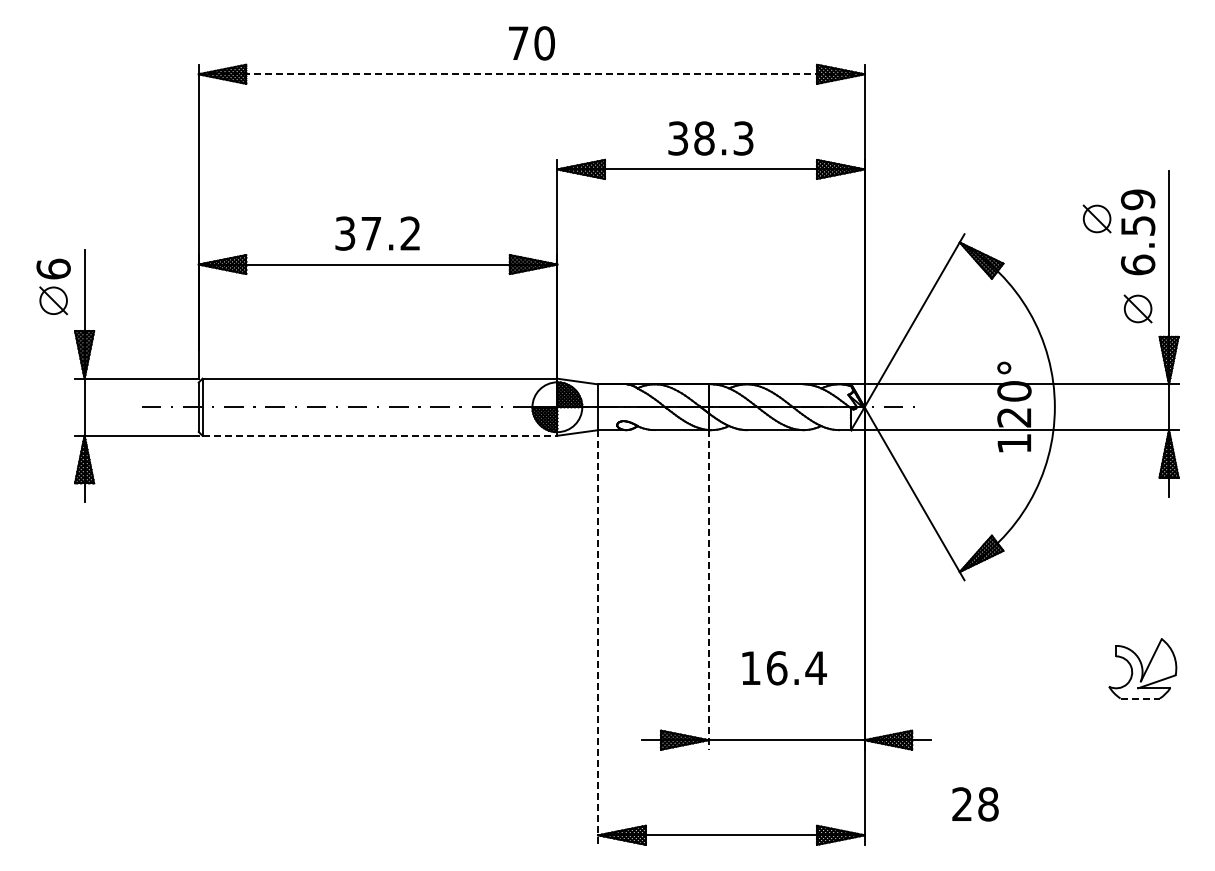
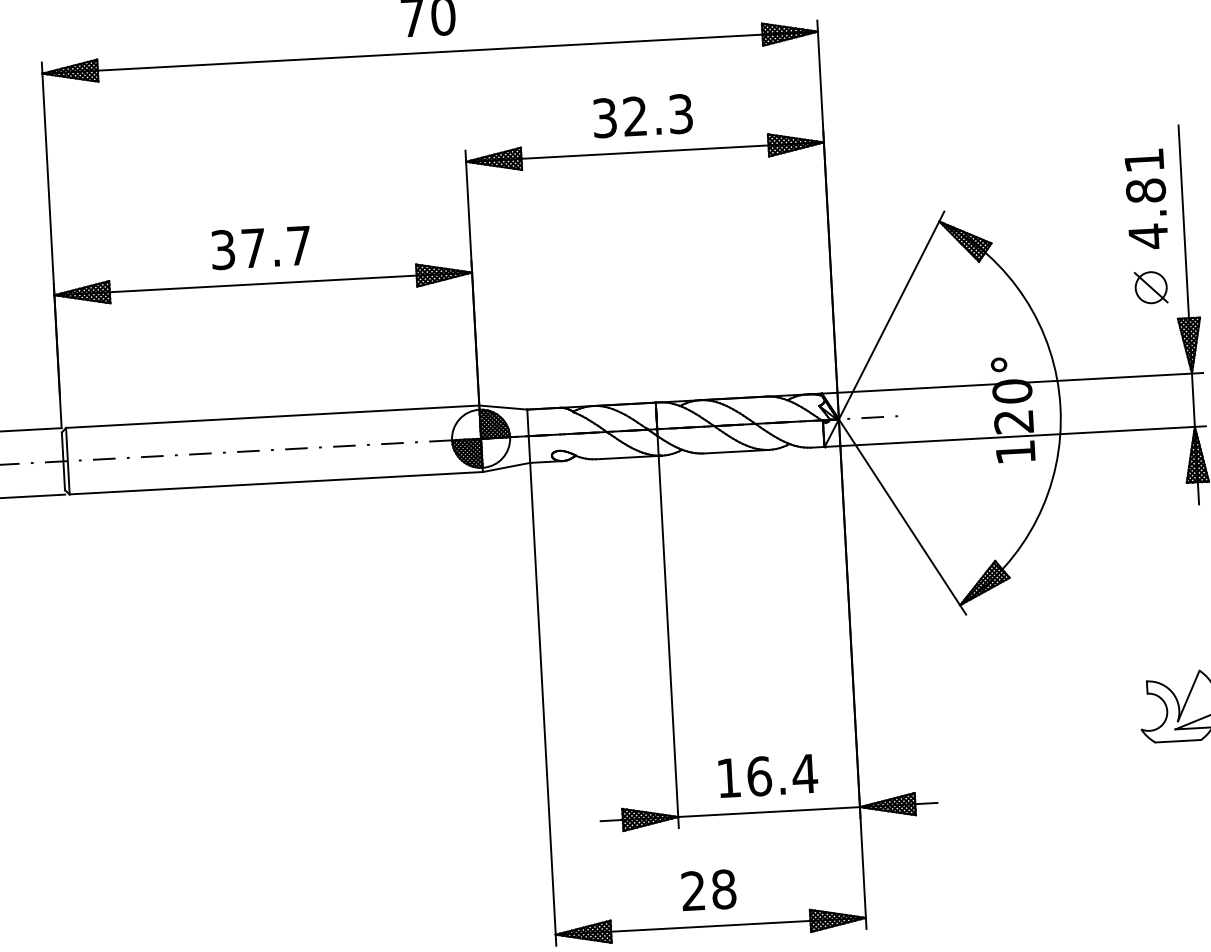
line: (531, 74) -> (429, 52), dashed -> solid
text: (704, 138) -> (635, 116), 38.3 -> 32.3
part: (1096, 218) -> (1097, 184), removed
text: (1137, 232) -> (1145, 198), 6.59 -> 4.81
text: (410, 233) -> (299, 245), 37.2 -> 37.7
line: (380, 435) -> (276, 482), dashed -> solid
line: (708, 589) -> (668, 641), dashed -> solid
line: (598, 638) -> (543, 705), dashed -> solid
text: (784, 668) -> (768, 776), moved
line: (1140, 698) -> (1178, 741), dashed -> solid
text: (975, 804) -> (708, 890), moved

